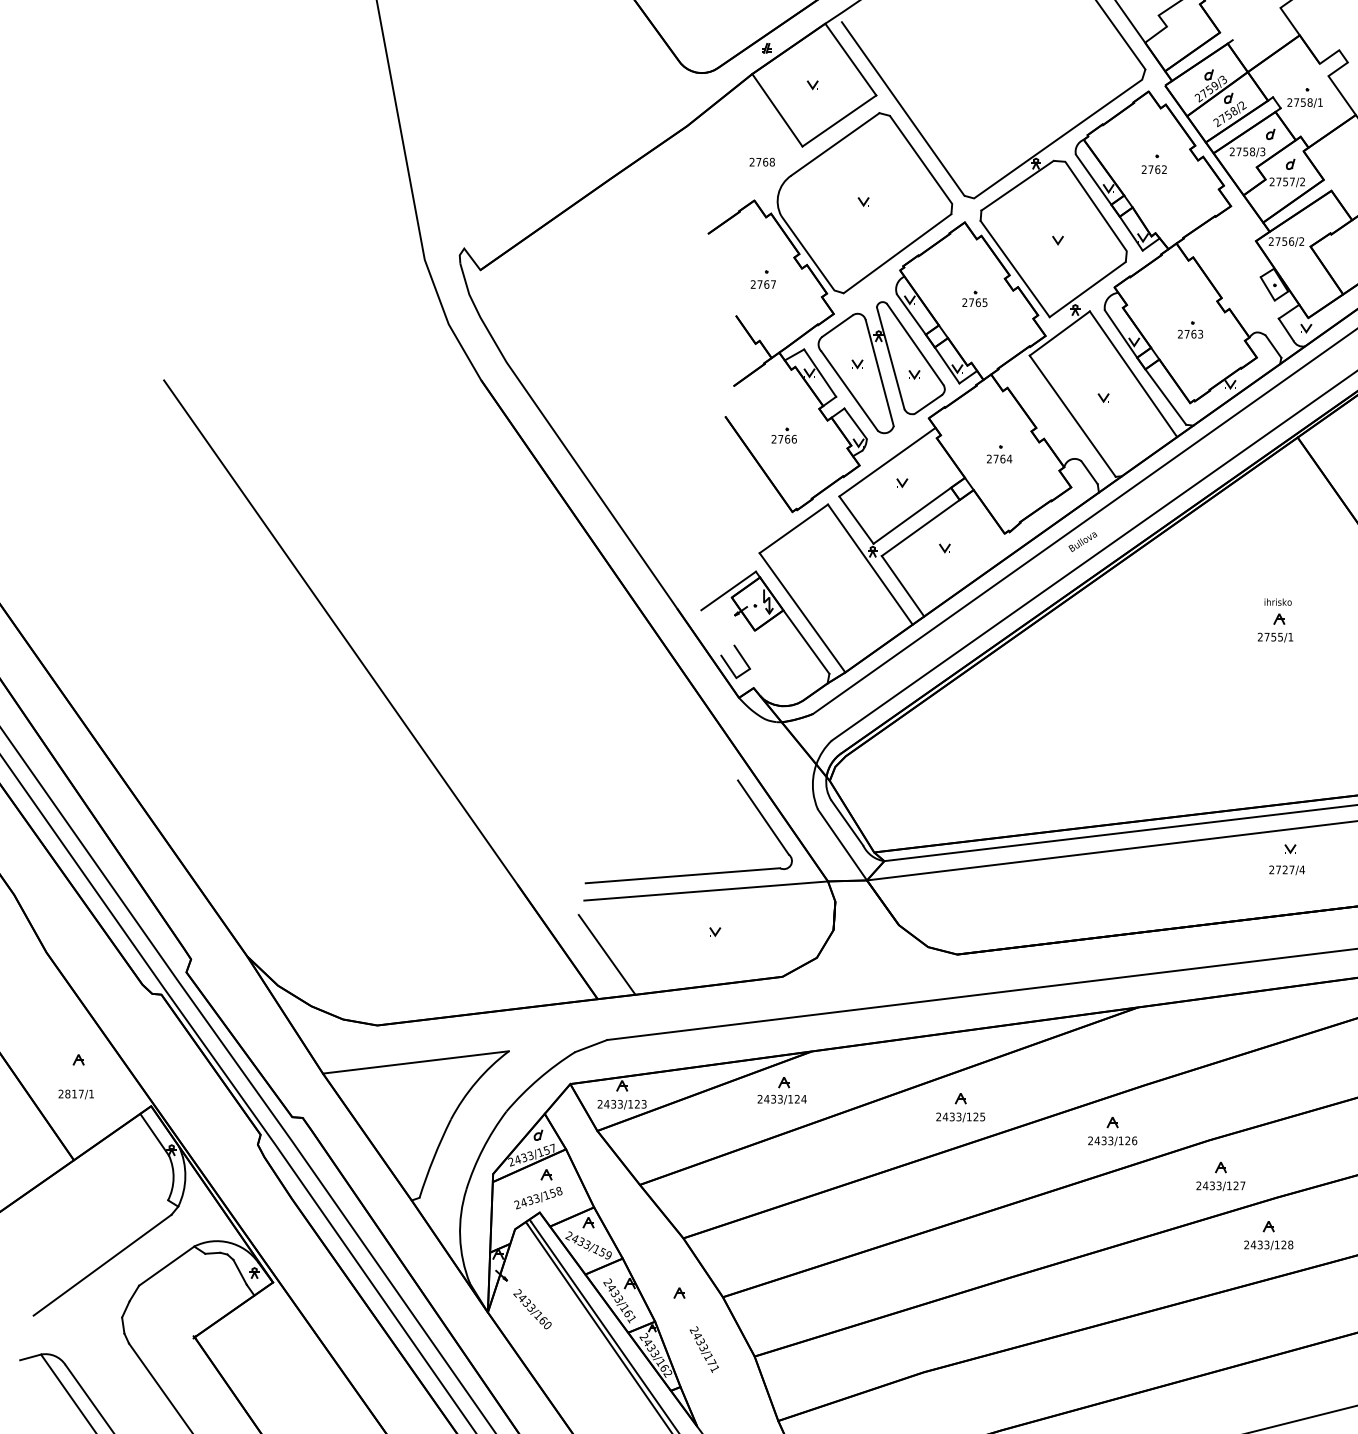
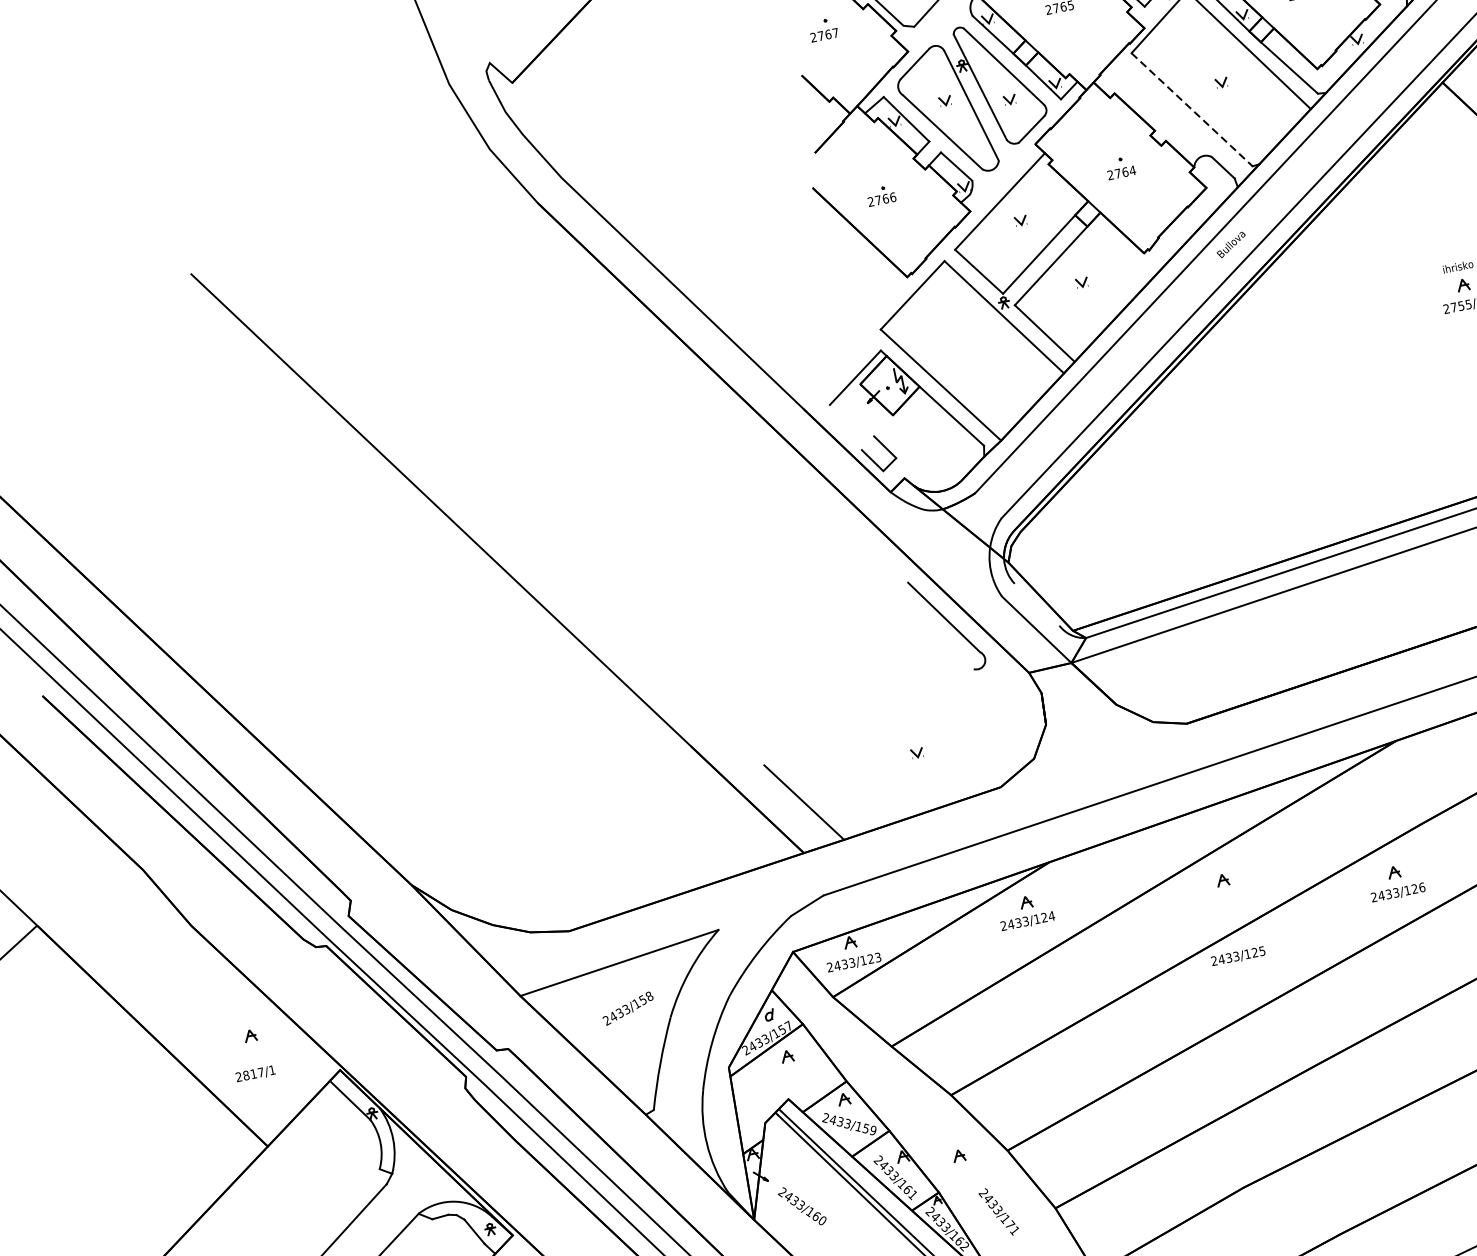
line: (1073, 416) -> (1192, 109), solid -> dashed
line: (847, 822) -> (1037, 604), removed
line: (682, 875) -> (868, 698), removed
line: (706, 890) -> (898, 709), removed
text: (960, 1117) -> (1238, 956), moved
text: (538, 1198) -> (628, 1009), moved

